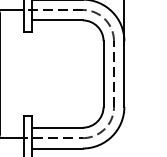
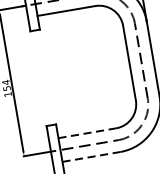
line: (57, 127) -> (87, 132), solid -> dashed
line: (57, 148) -> (91, 156), solid -> dashed

